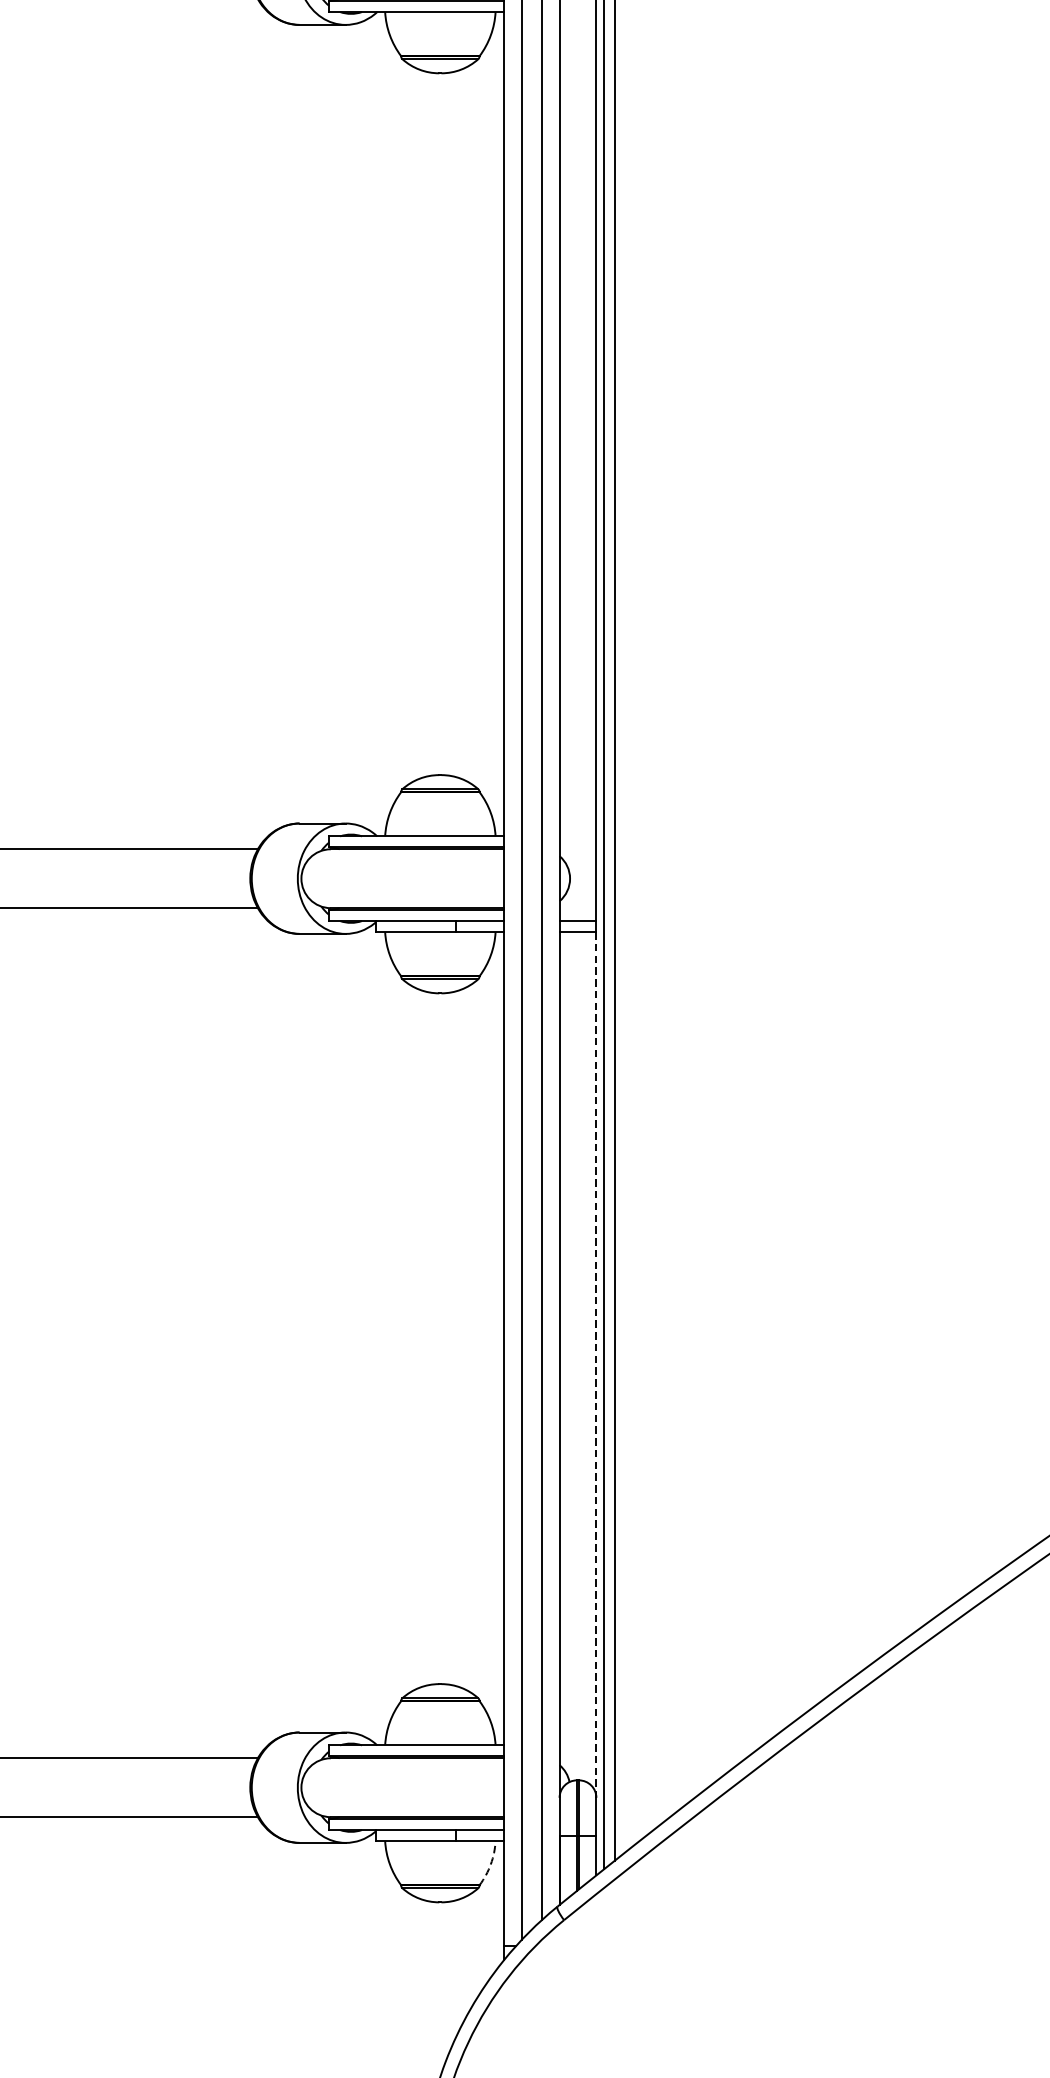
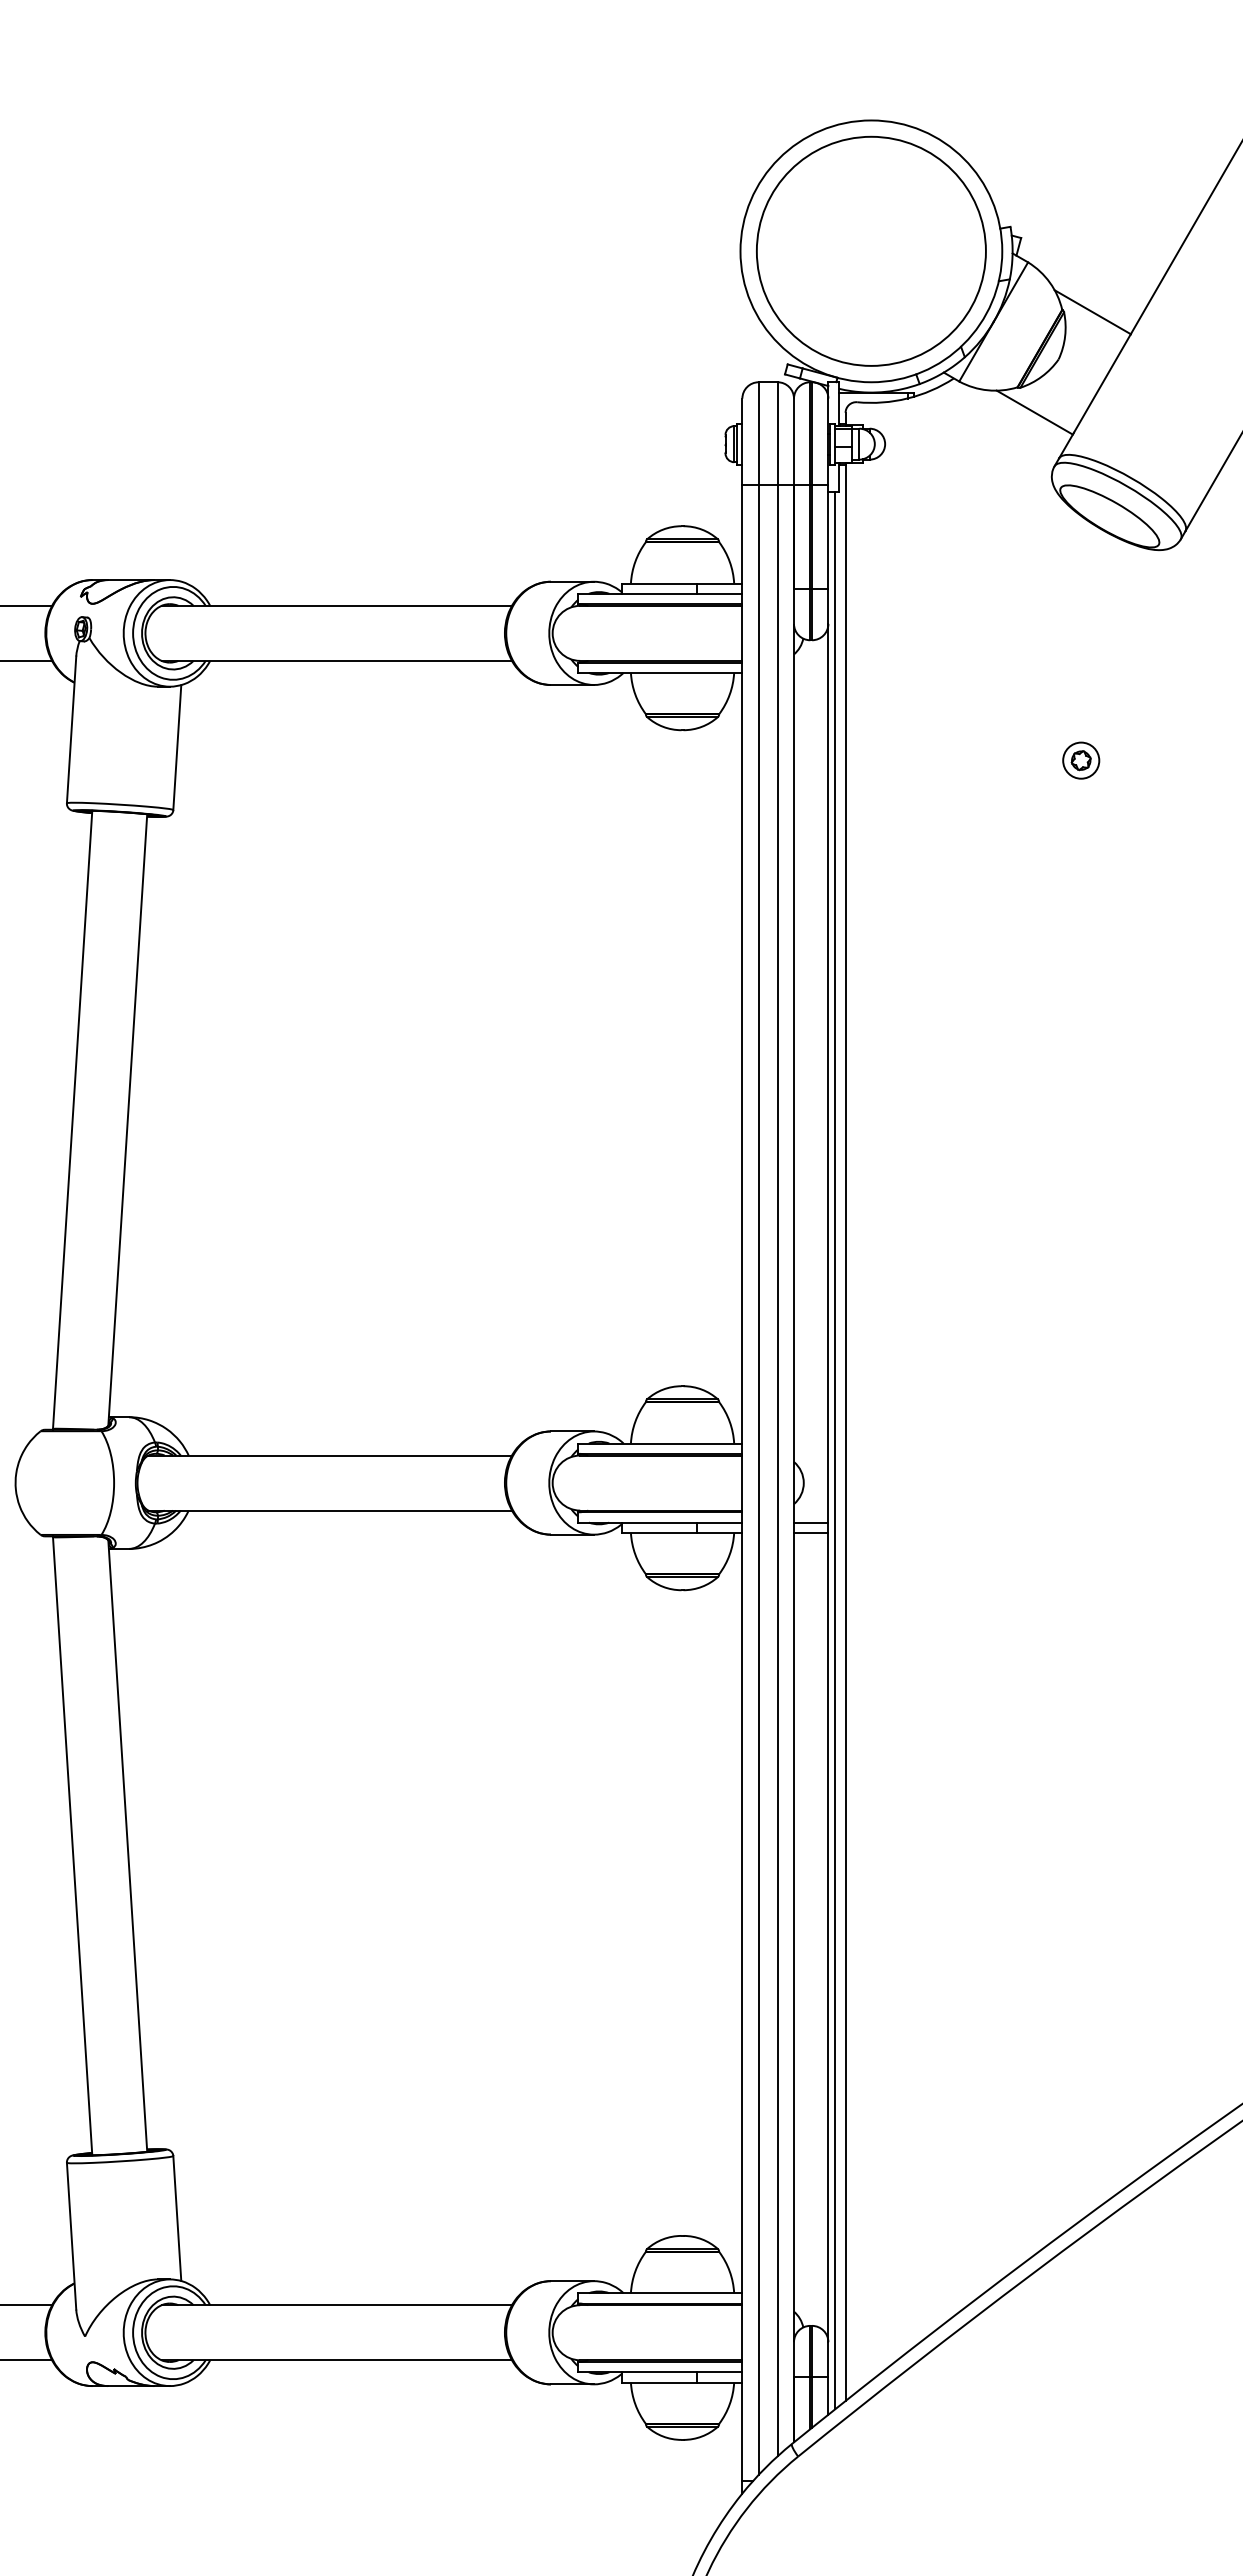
part: (867, 105) -> (1081, 760), added
line: (596, 1364) -> (828, 1937), dashed -> solid
arc: (490, 1864) -> (729, 2404), dashed -> solid

